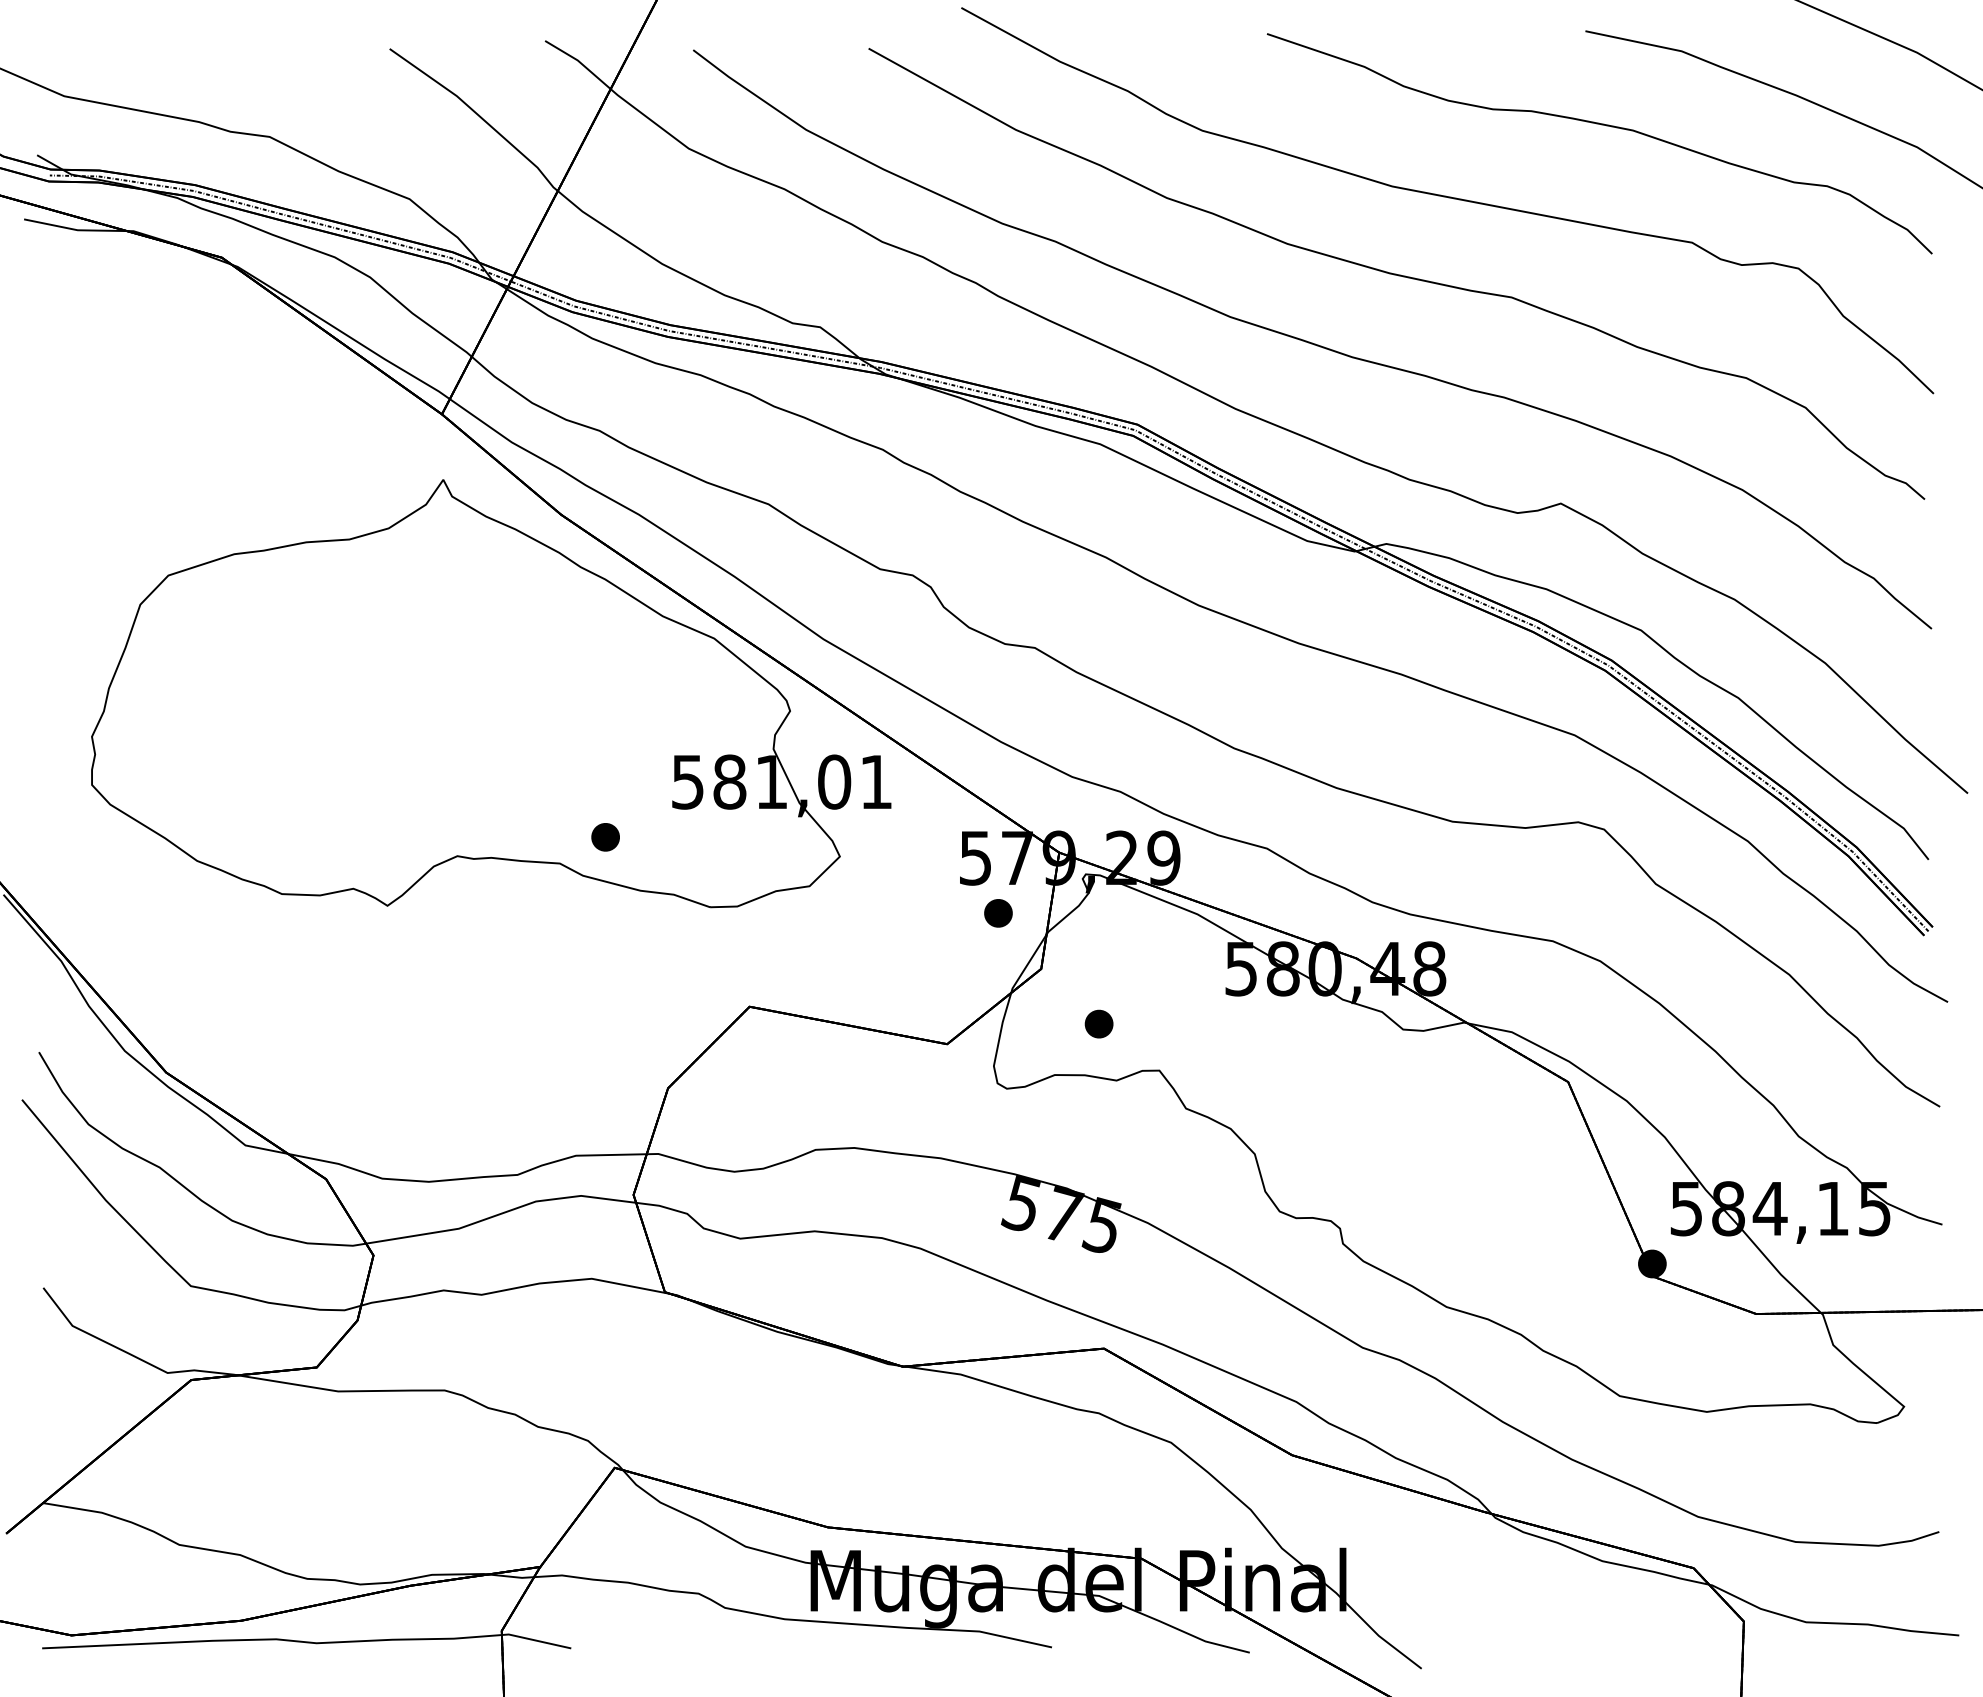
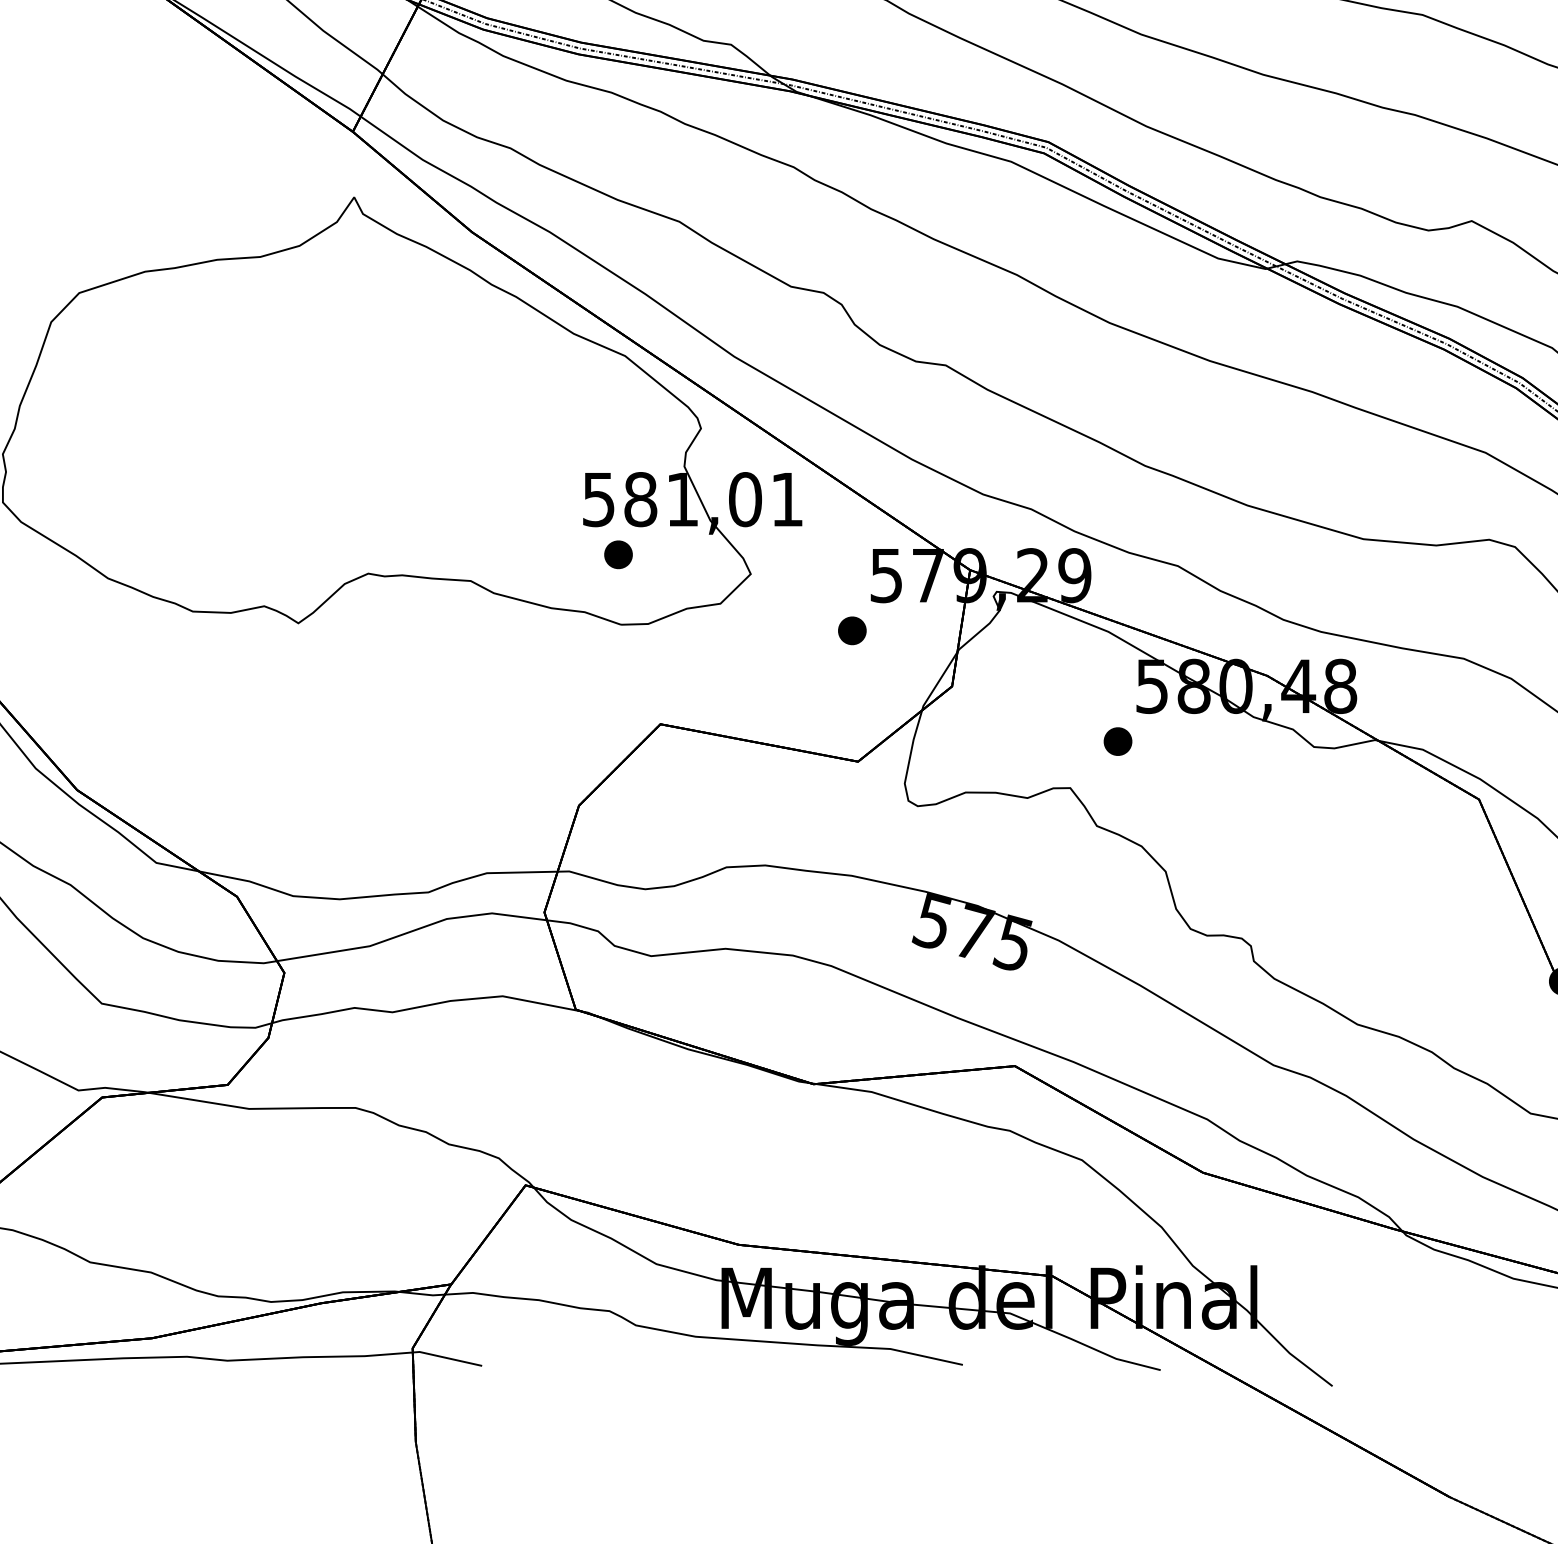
part: (605, 837) -> (618, 554), moved
part: (998, 913) -> (852, 630), moved
part: (1098, 1023) -> (1117, 740), moved

